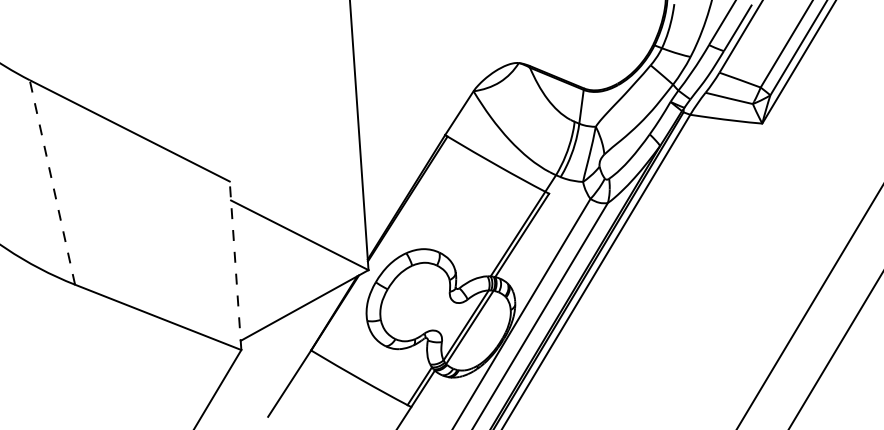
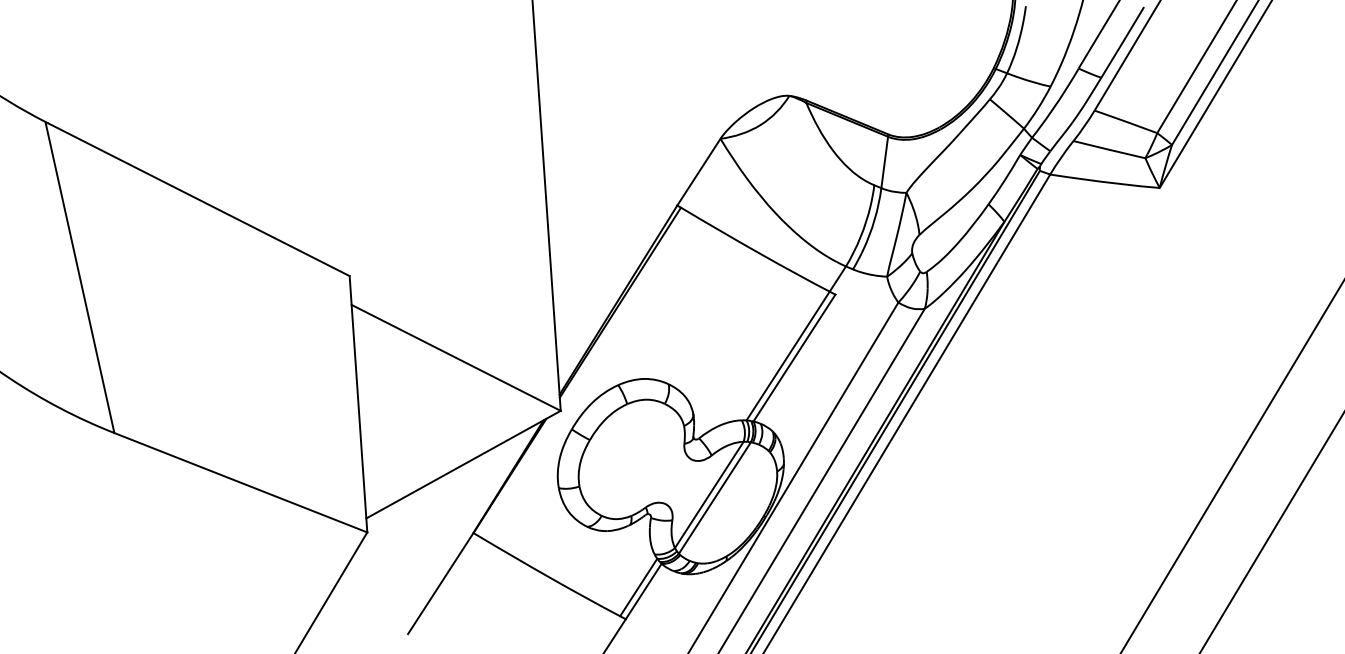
line: (52, 182) -> (80, 277), dashed -> solid
line: (235, 265) -> (358, 403), dashed -> solid

